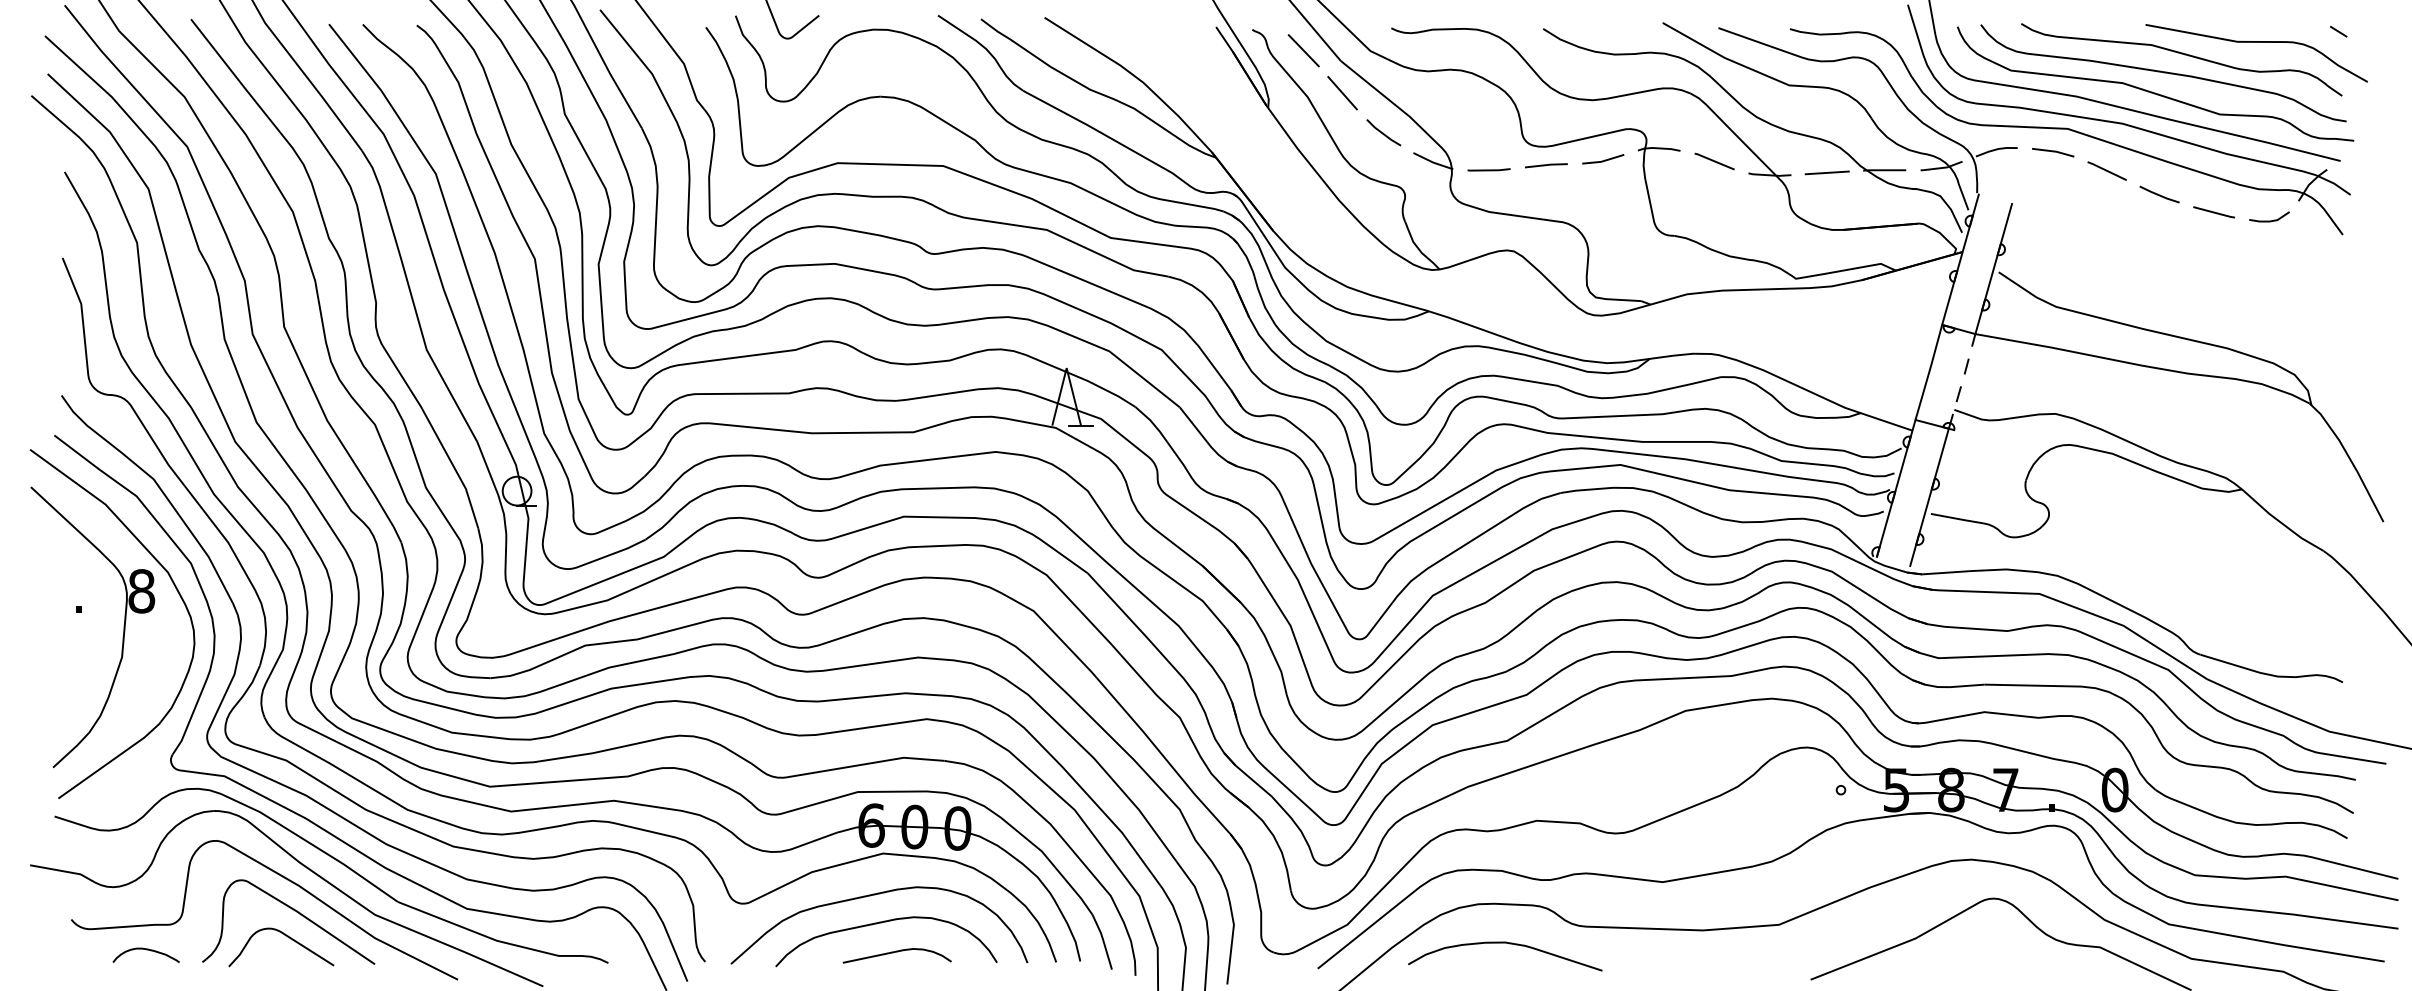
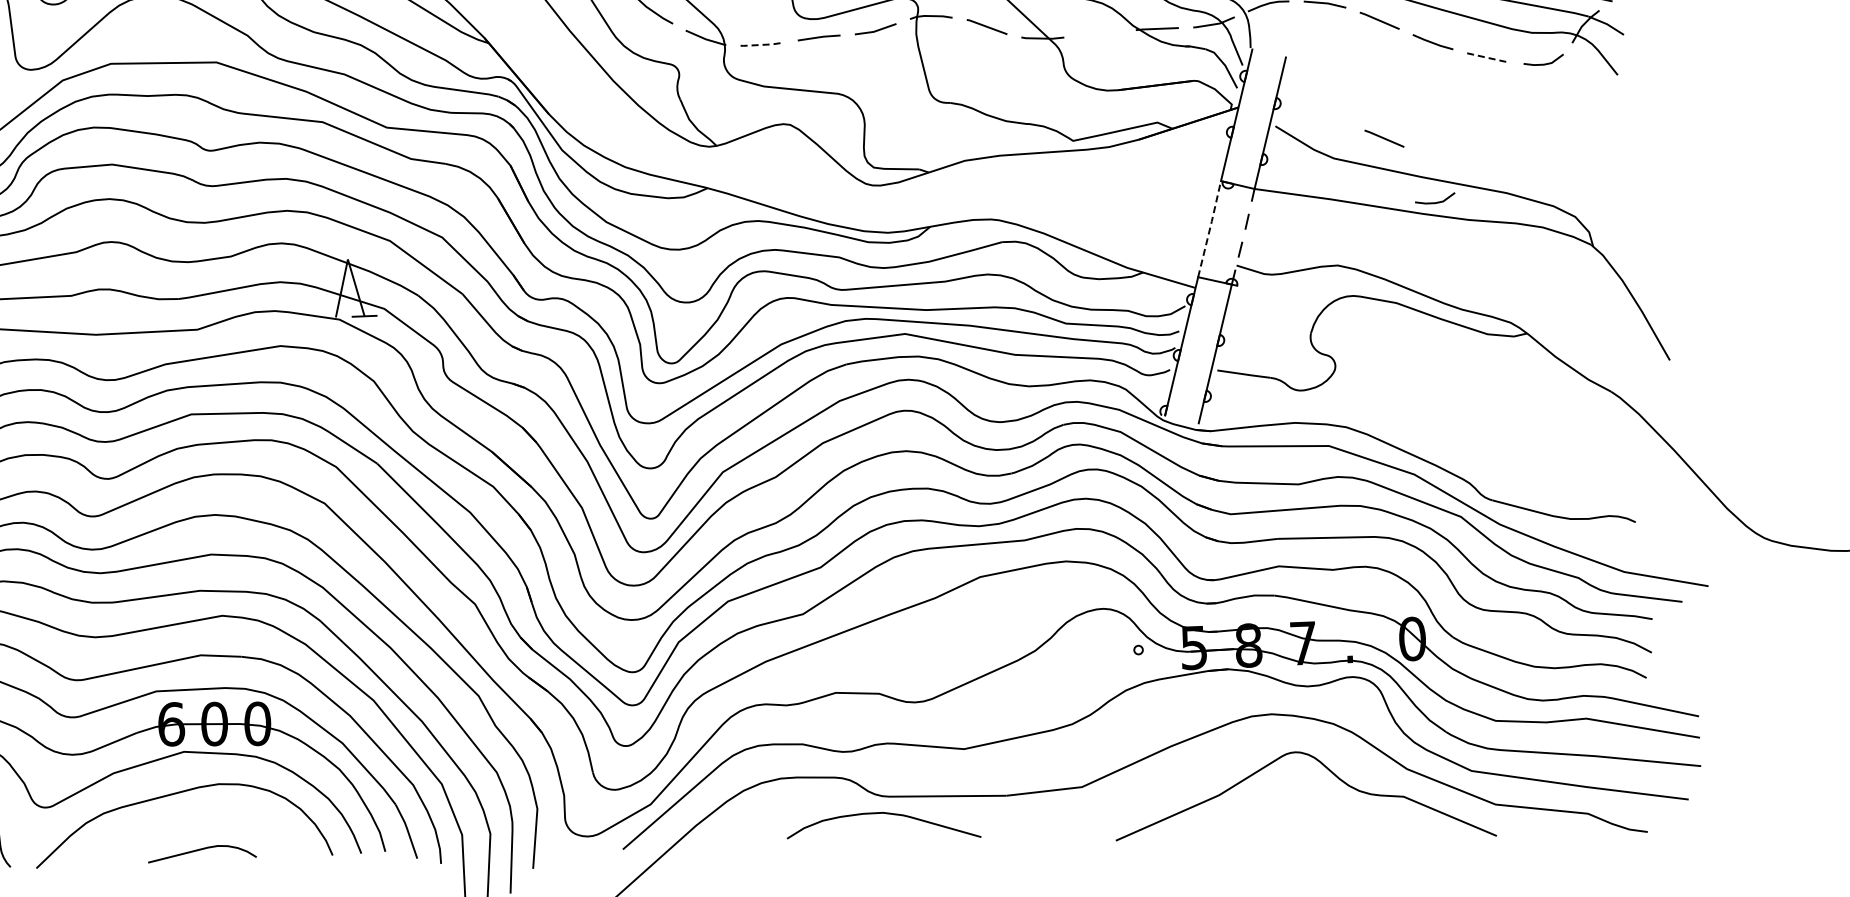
line: (1489, 170) -> (762, 45), solid -> dashed
line: (1826, 172) -> (1099, 33), removed
line: (2215, 212) -> (1489, 57), solid -> dashed
line: (2106, 288) -> (1383, 138), added
line: (2155, 354) -> (1435, 202), added
line: (1929, 371) -> (1210, 228), solid -> dashed
curve: (881, 923) -> (185, 821), removed
curve: (1509, 944) -> (887, 814), moved

